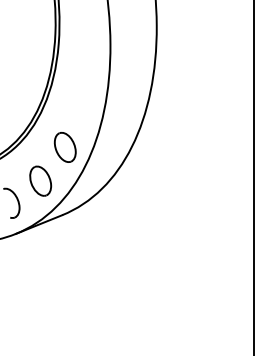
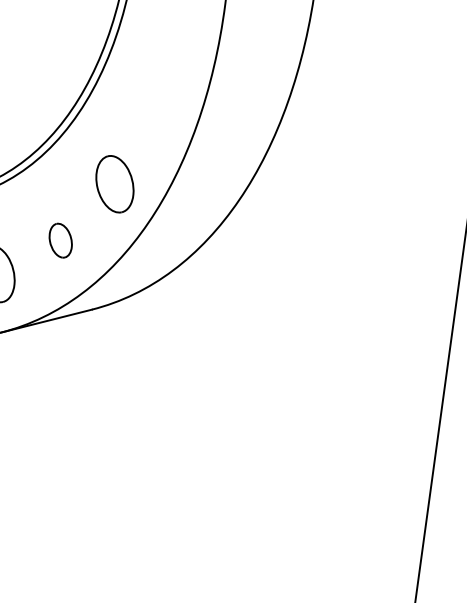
part: (40, 180) -> (60, 239), size x0.6

